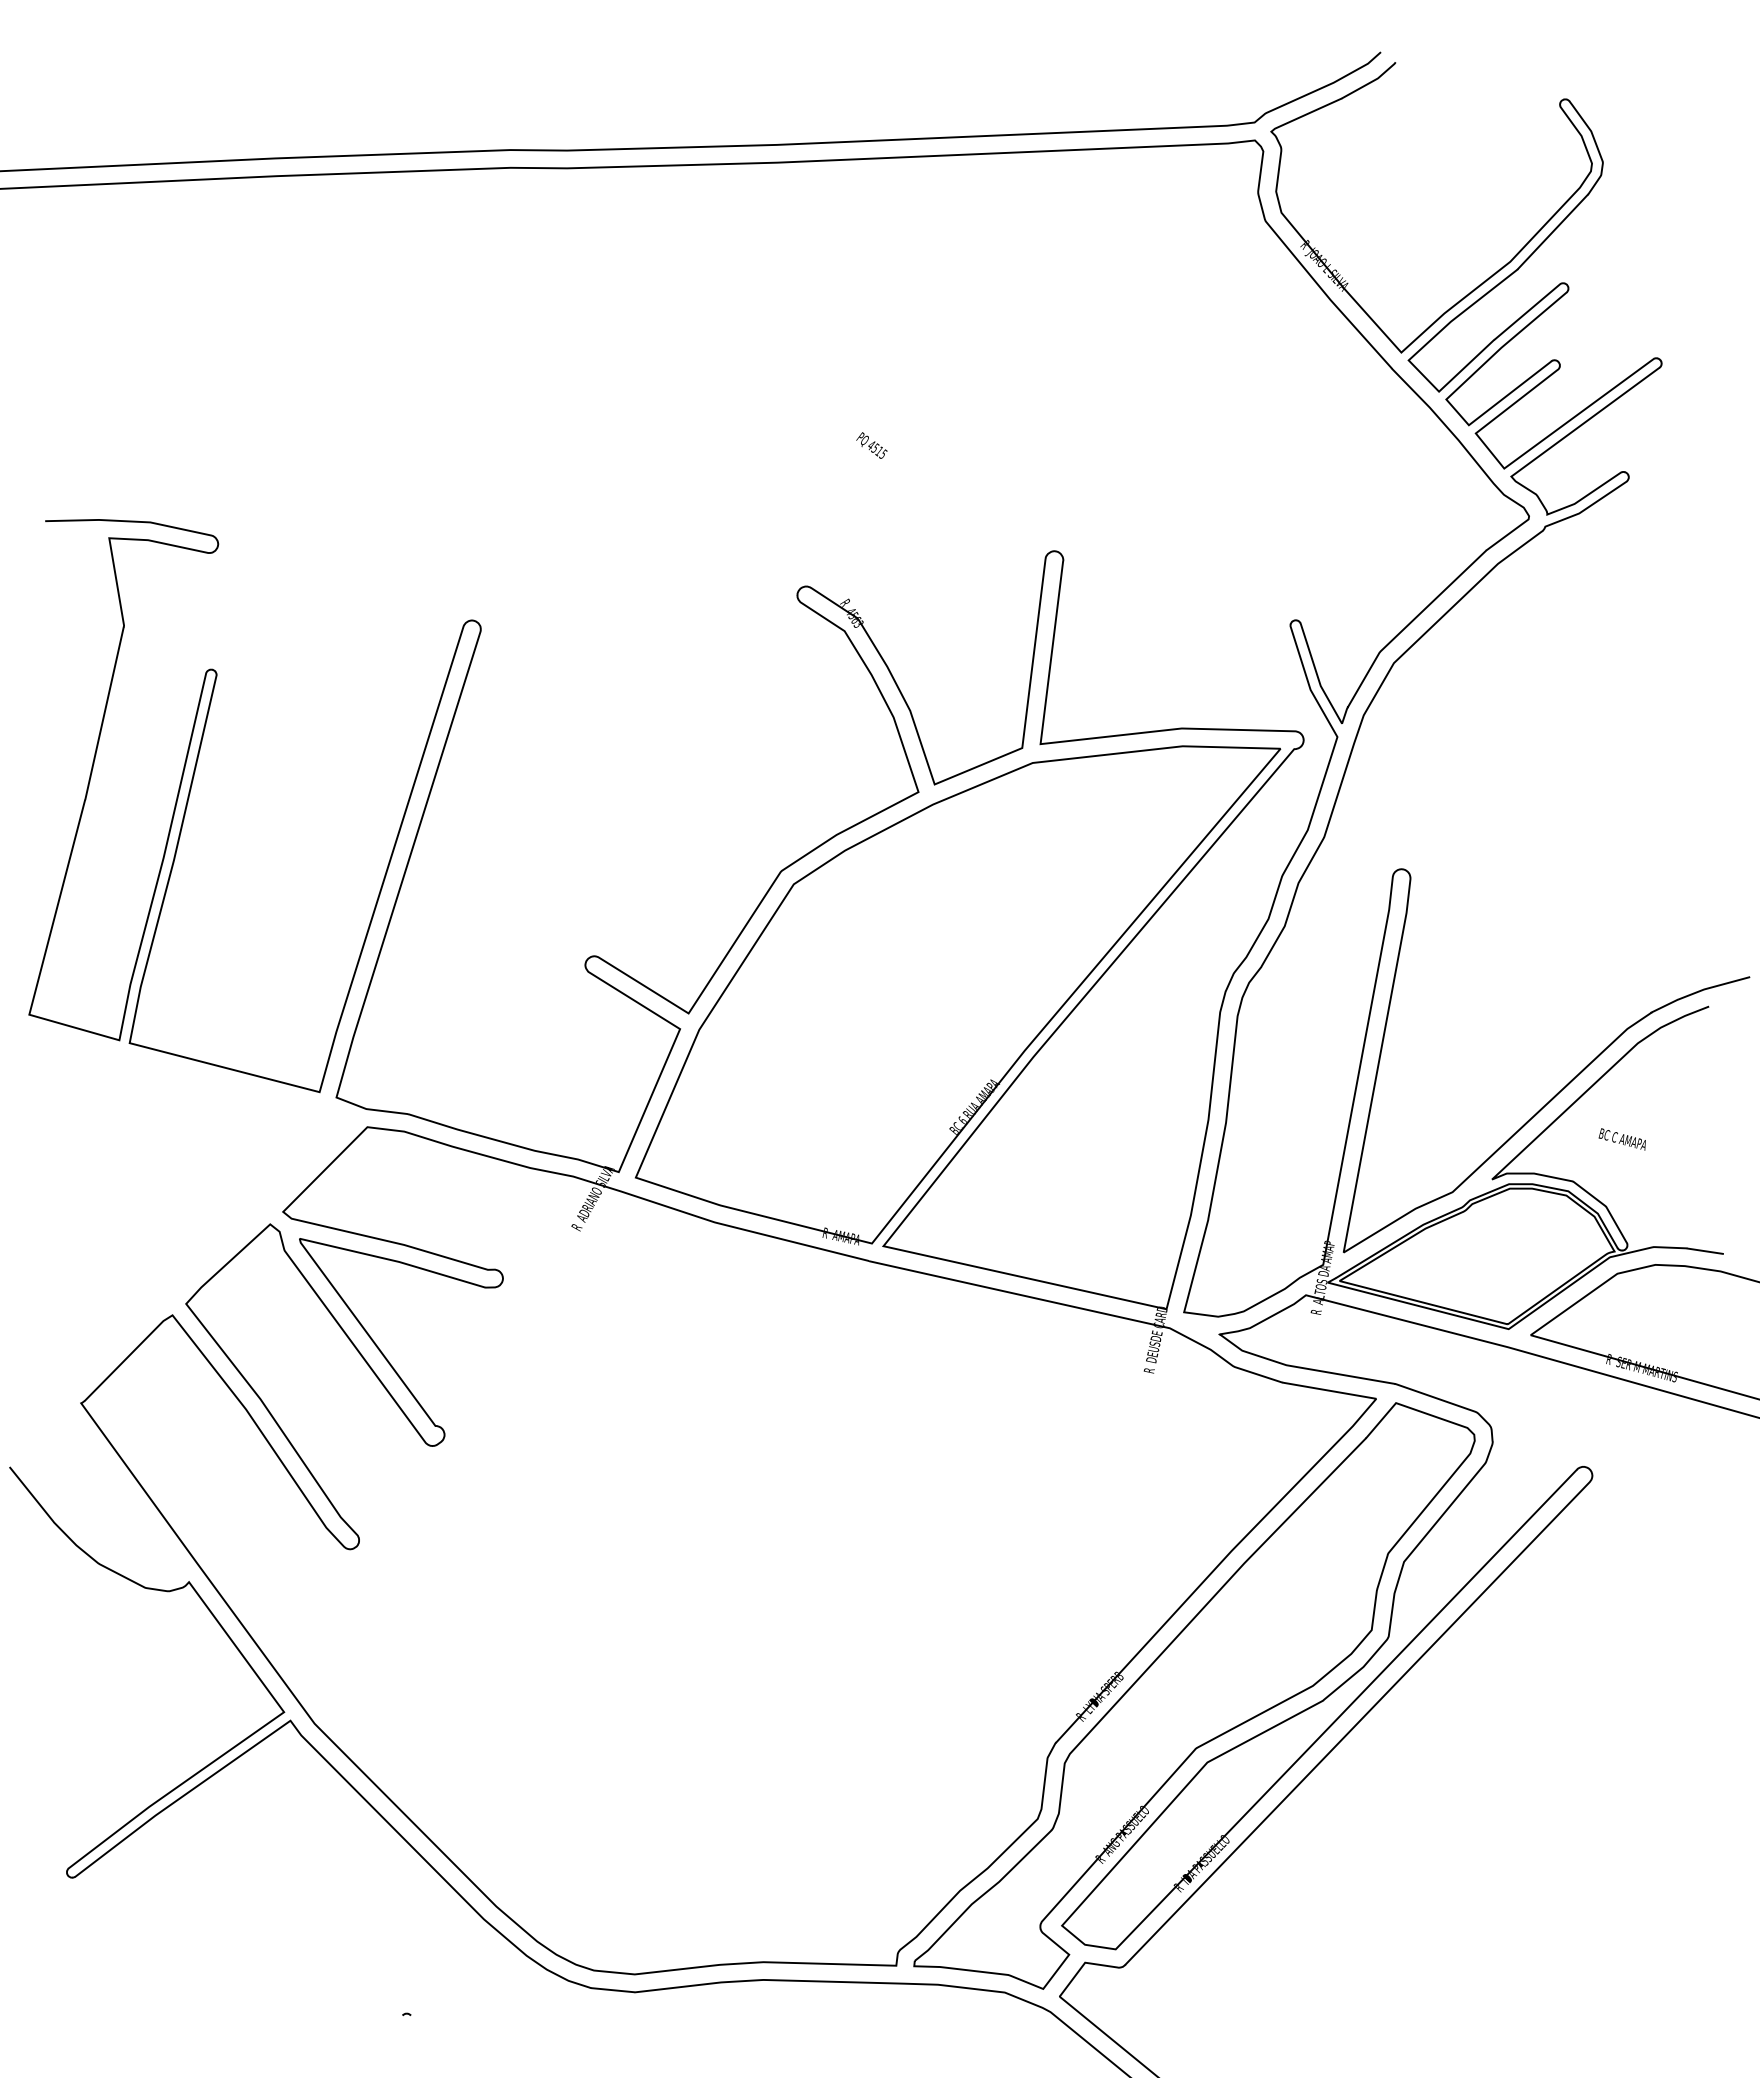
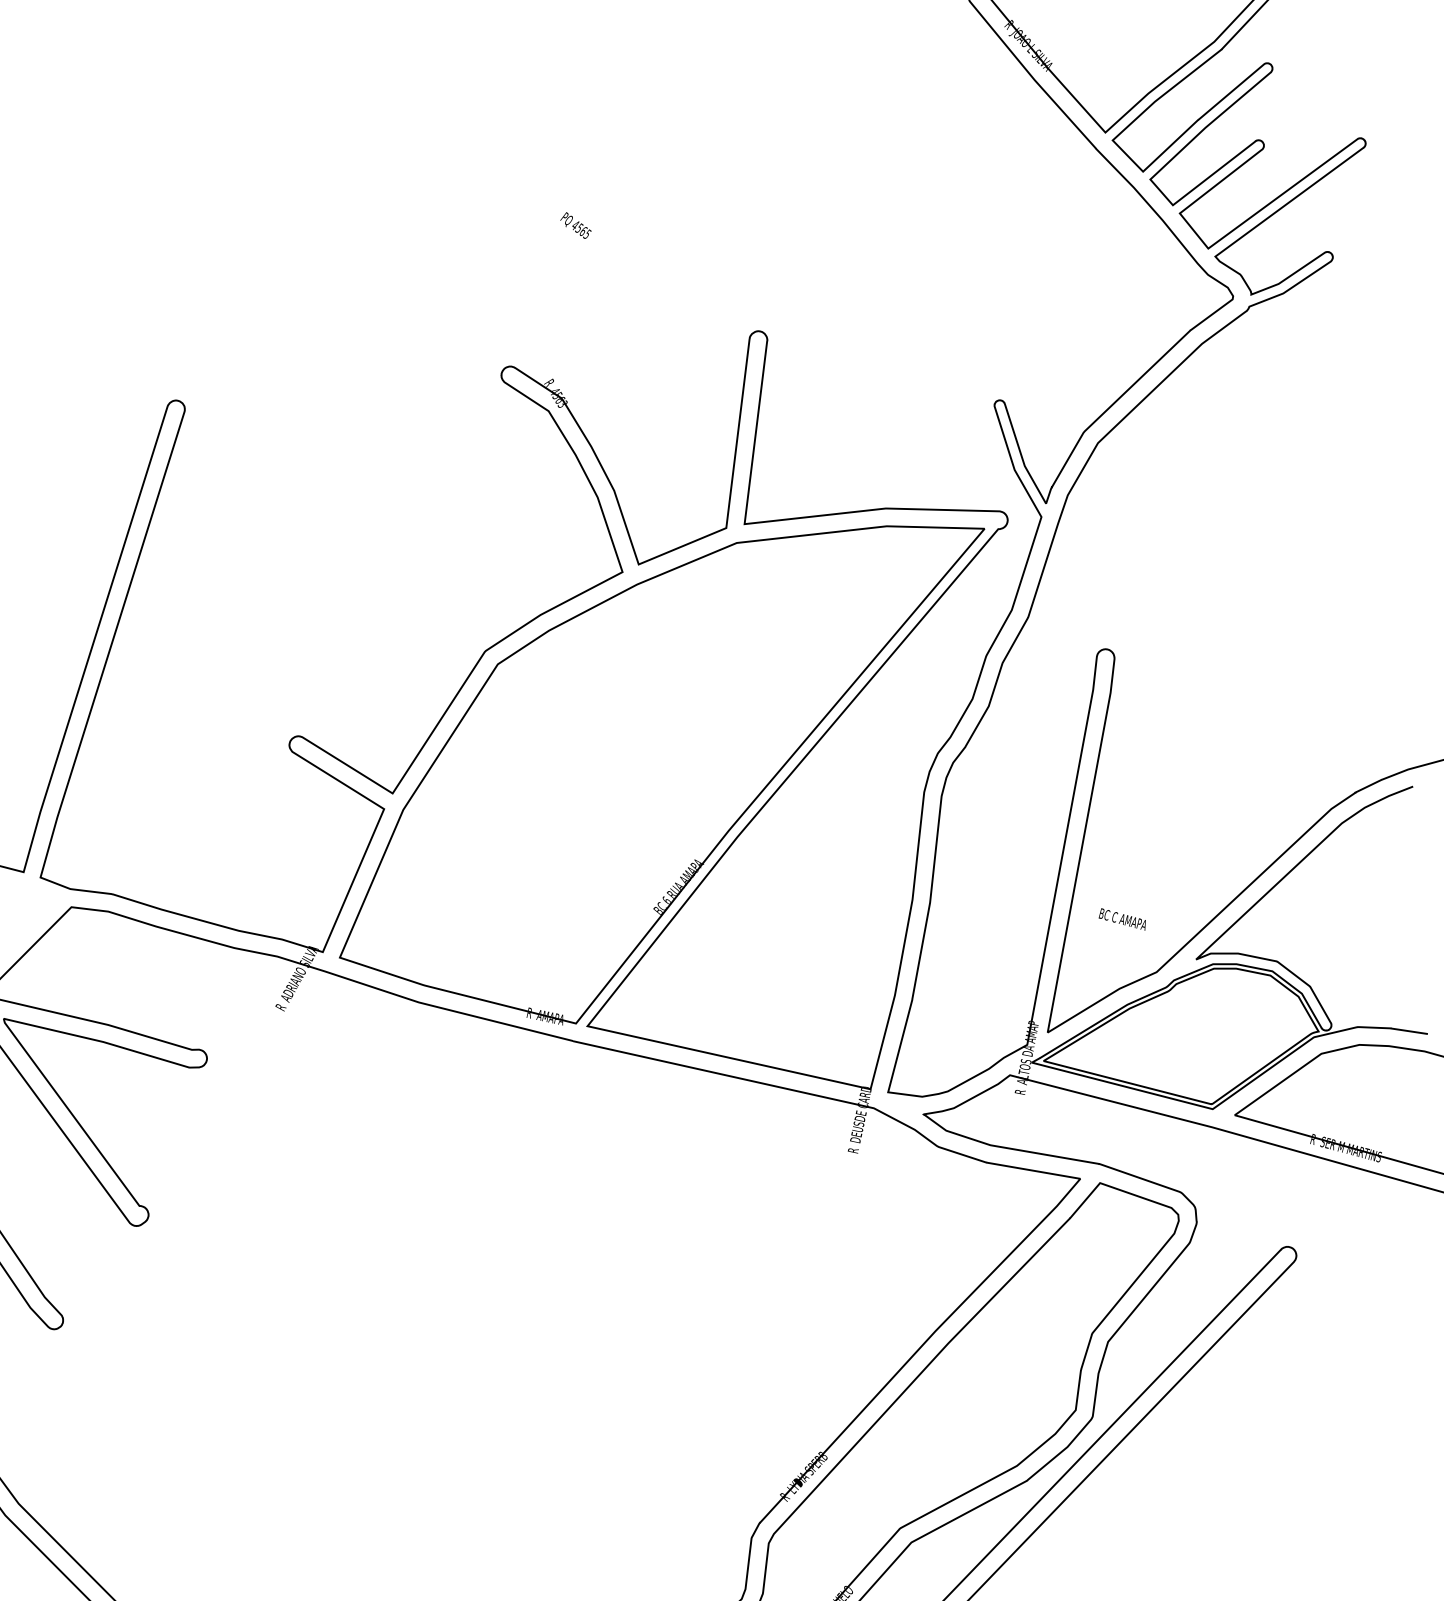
text: (879, 451) -> (583, 231), 4515 -> 4565
text: (1621, 1139) -> (1121, 919), moved

